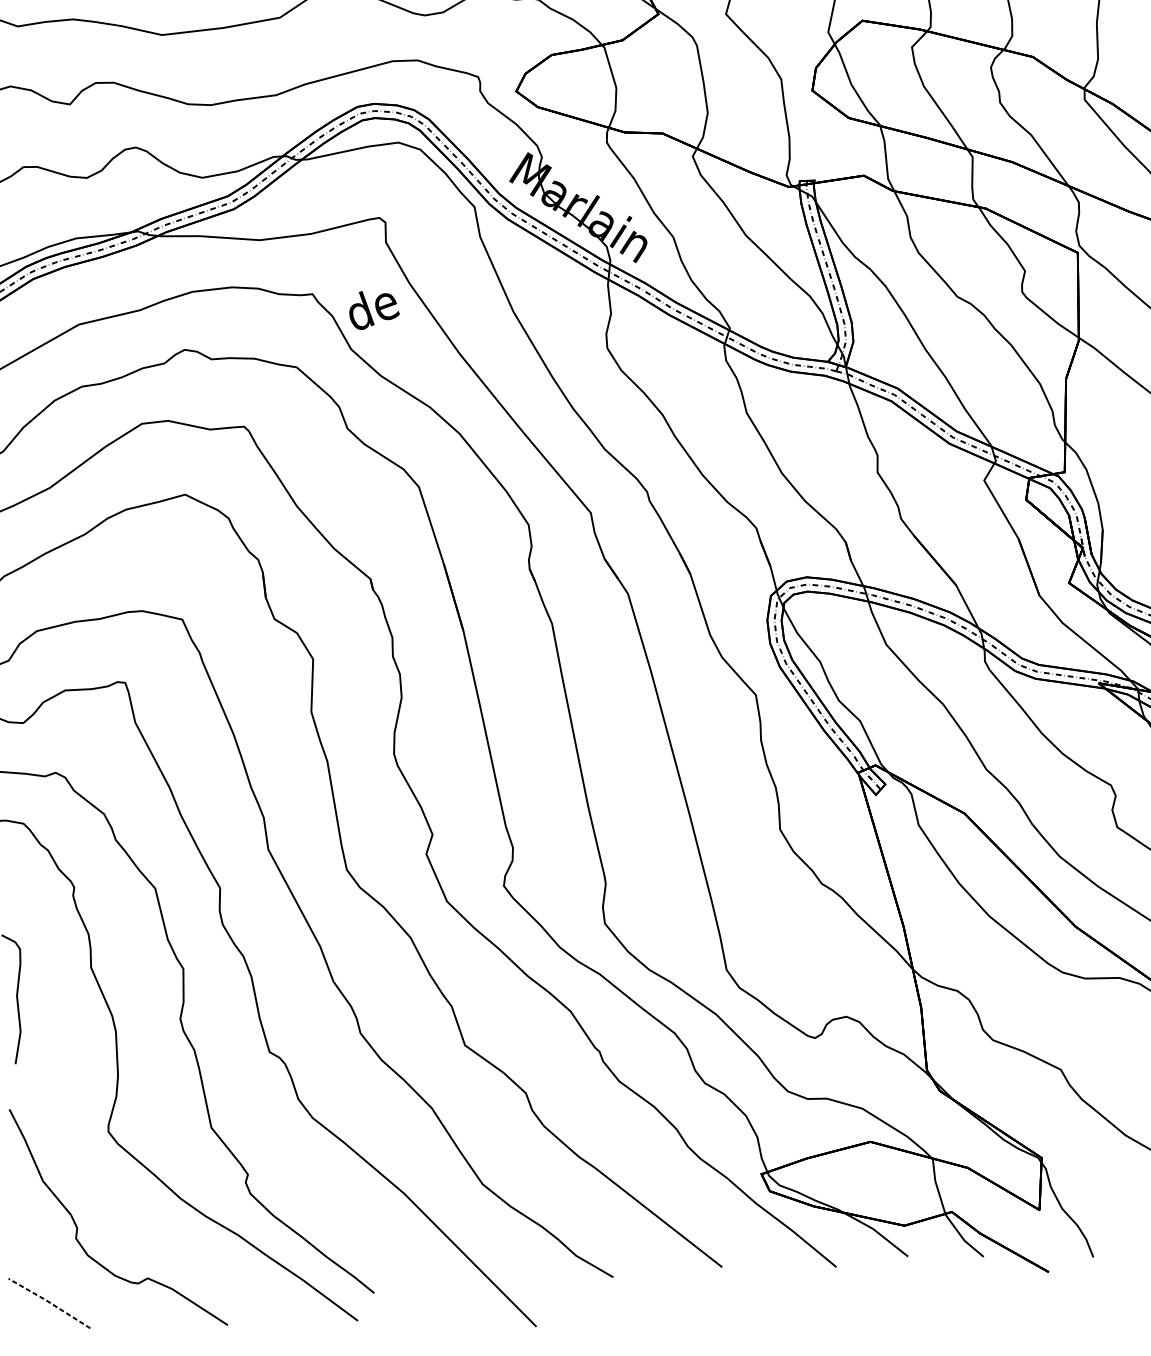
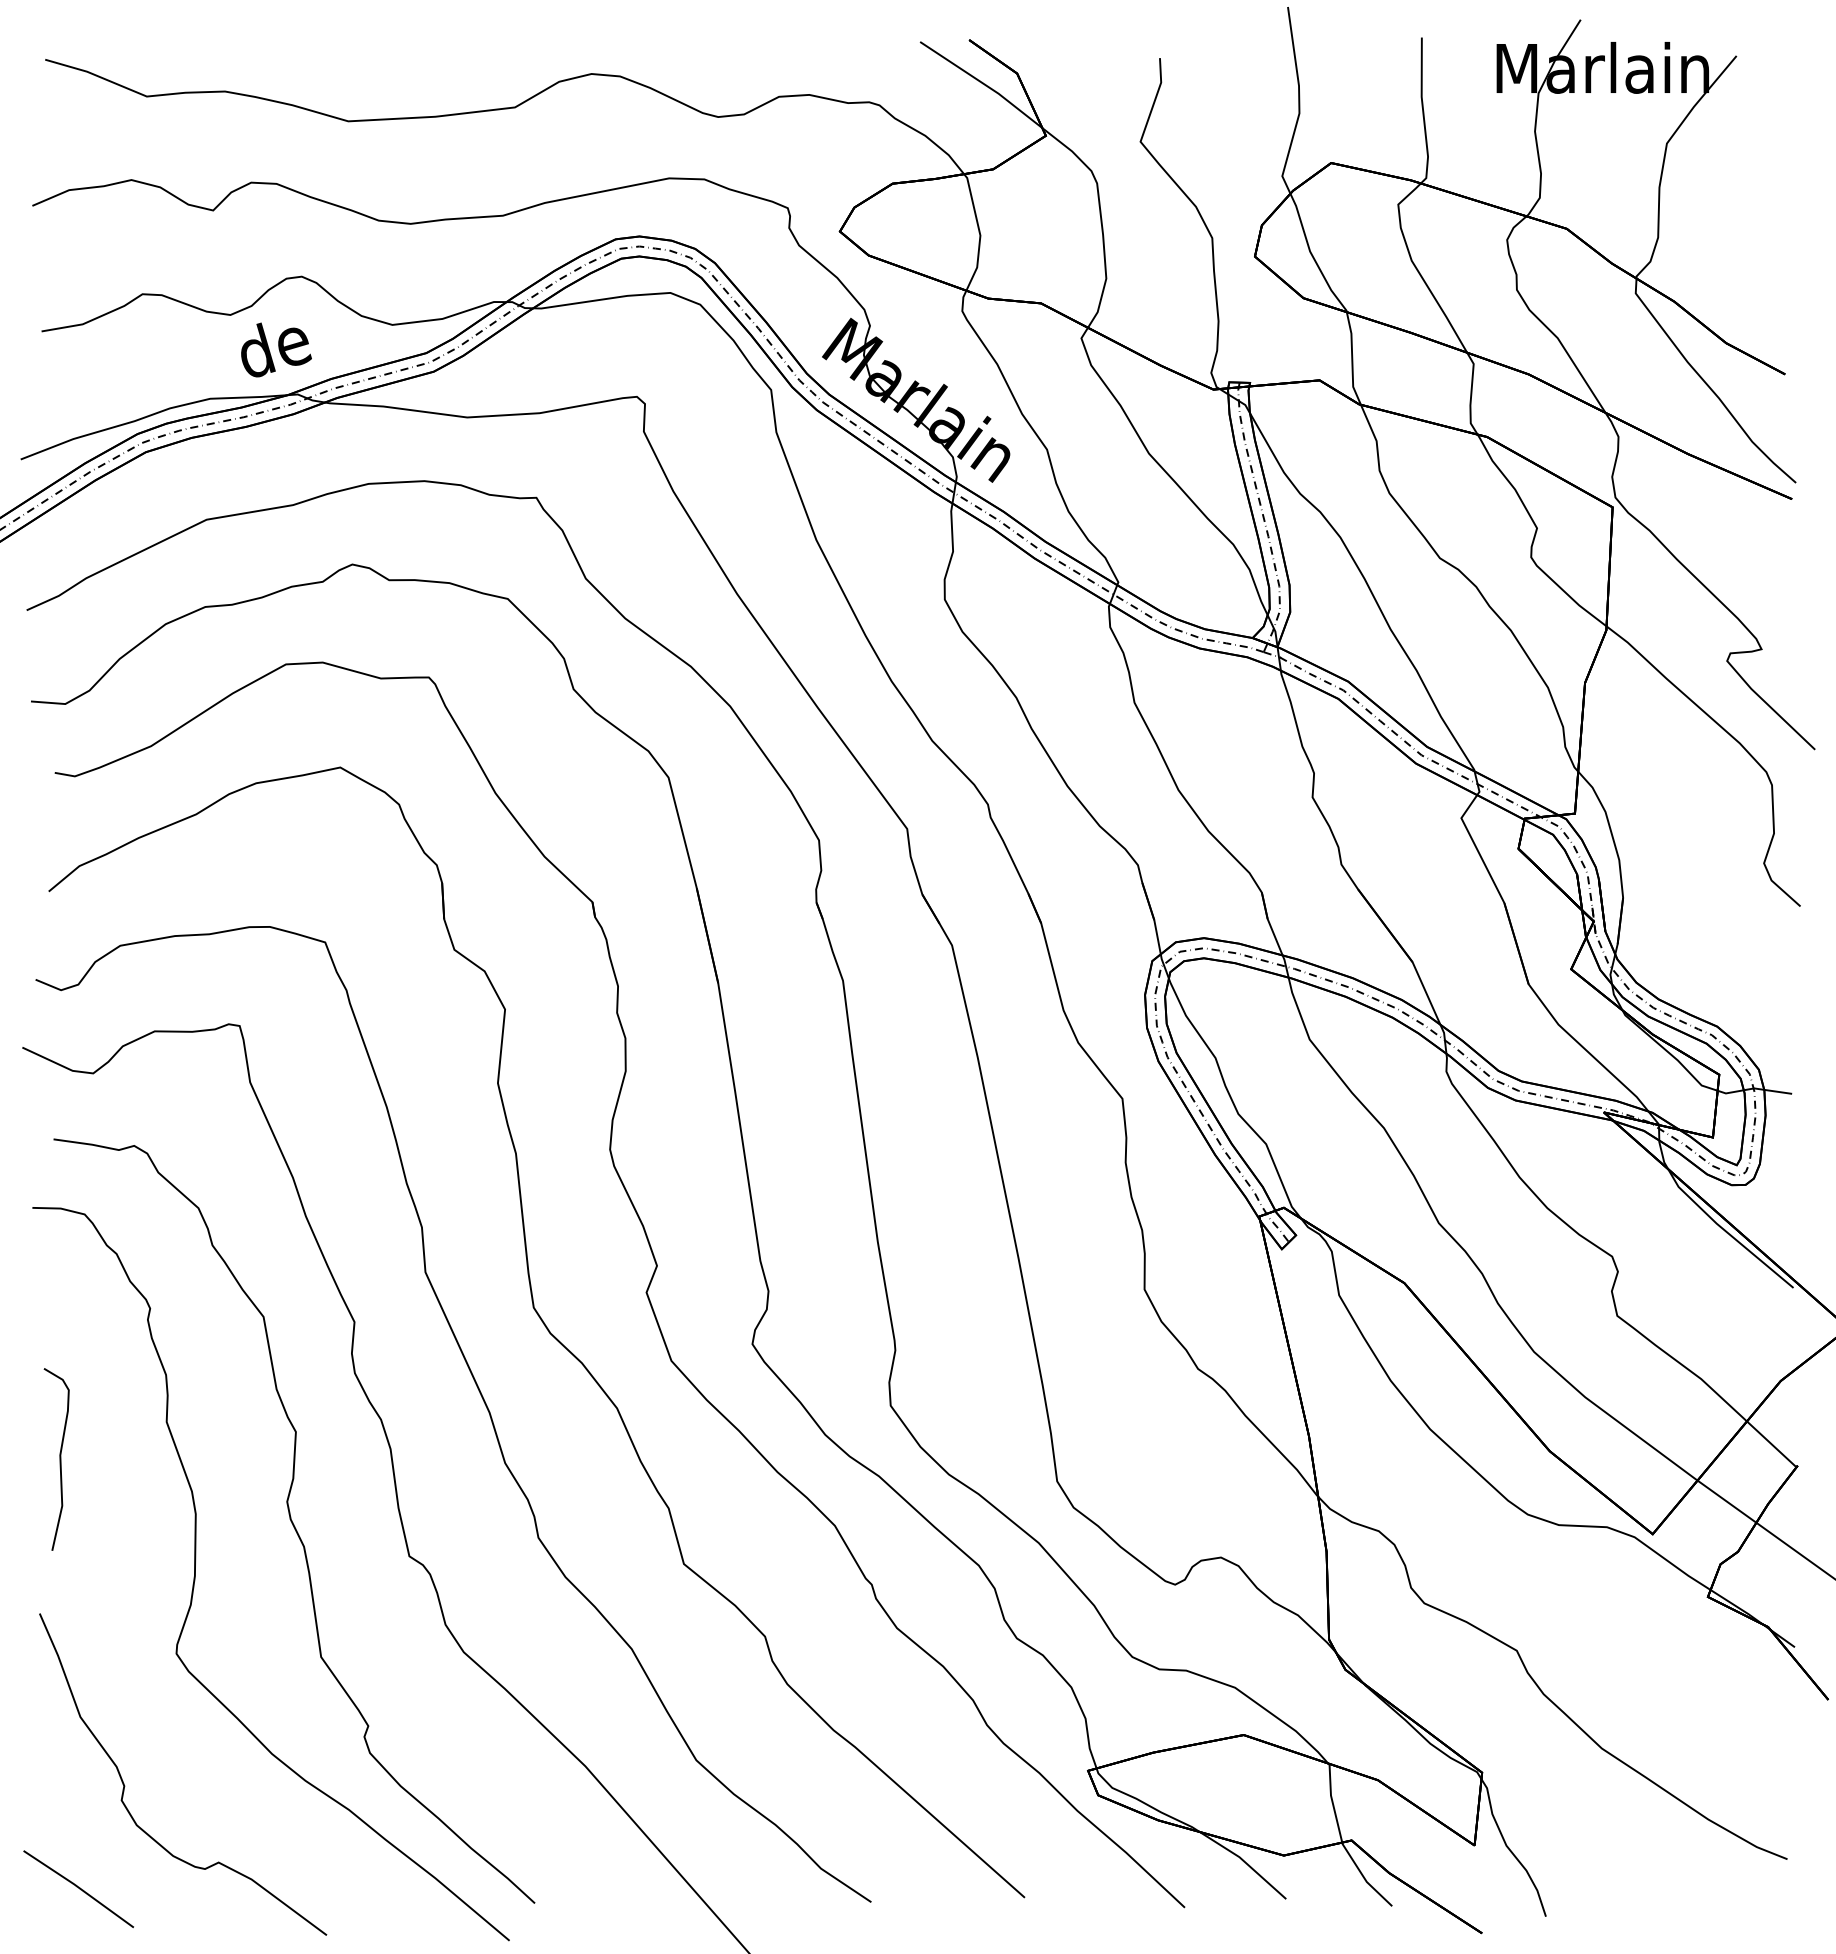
text: (374, 309) -> (276, 349), moved
line: (49, 1302) -> (78, 1887), dashed -> solid

